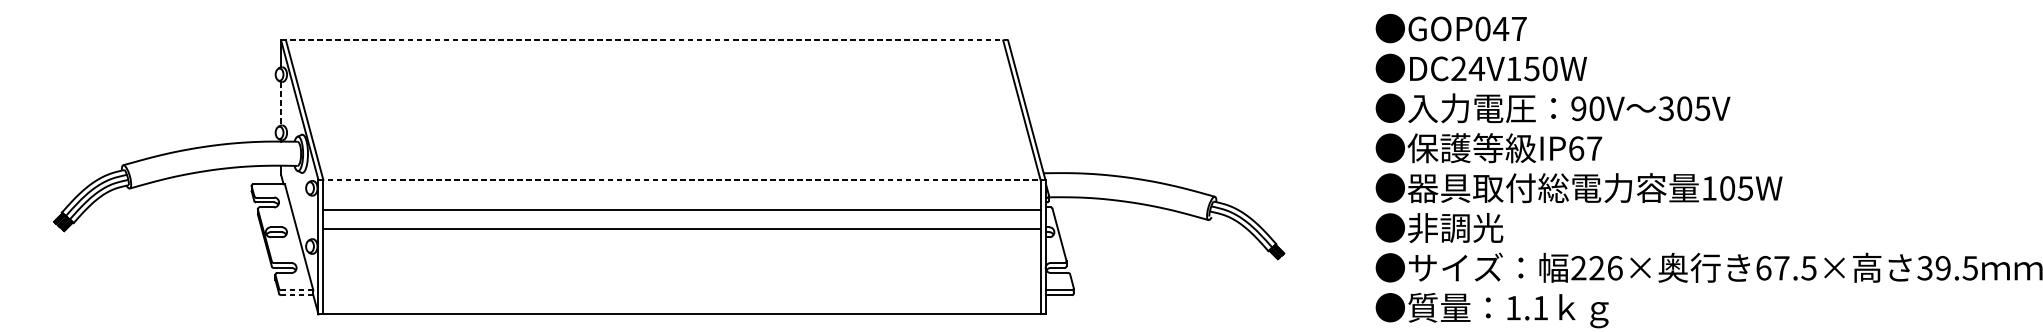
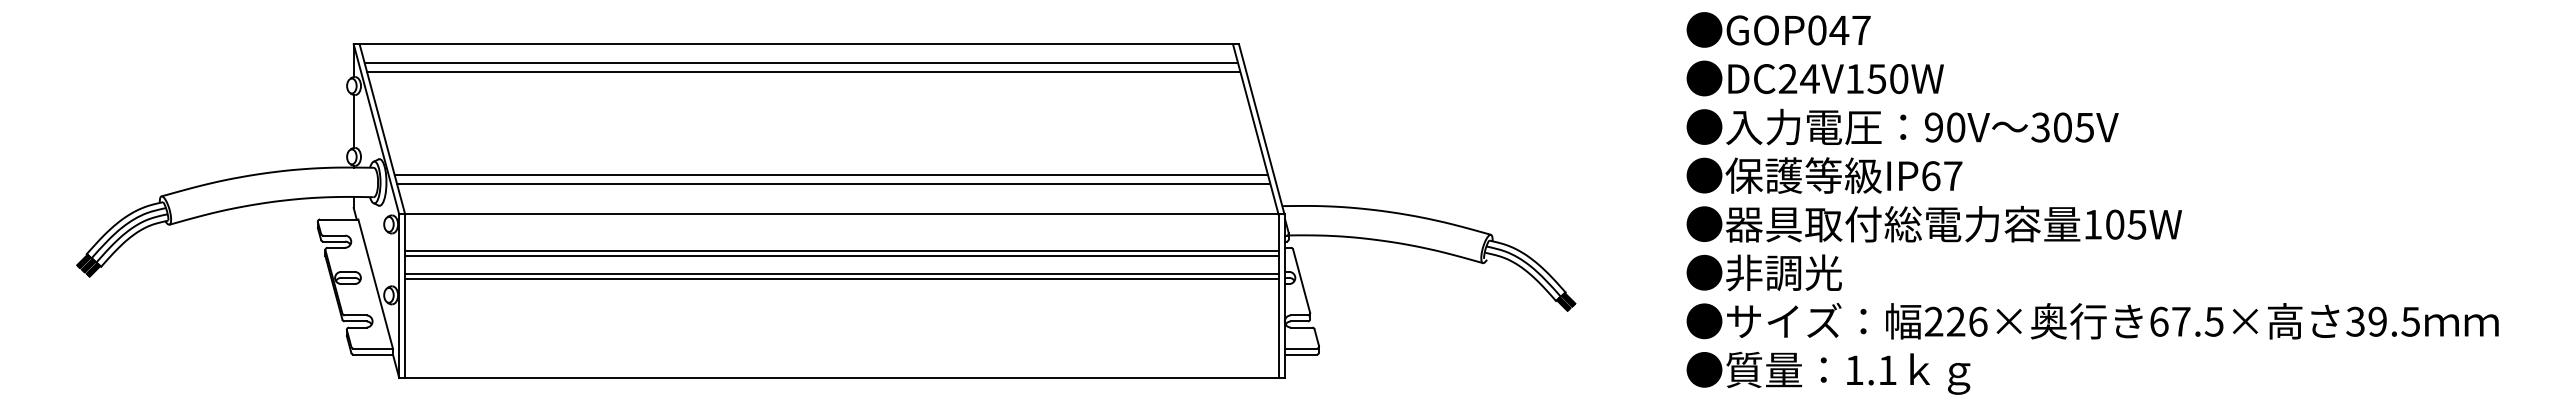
line: (644, 40) -> (796, 44), dashed -> solid
line: (648, 55) -> (800, 62), added
line: (650, 62) -> (803, 71), added
line: (280, 104) -> (353, 122), dashed -> solid
line: (673, 148) -> (831, 175), added
line: (675, 155) -> (833, 184), added
line: (681, 180) -> (841, 214), dashed -> solid
line: (681, 213) -> (841, 255), added
line: (681, 232) -> (841, 278), added
line: (297, 290) -> (373, 348), dashed -> solid
line: (297, 295) -> (373, 354), dashed -> solid

